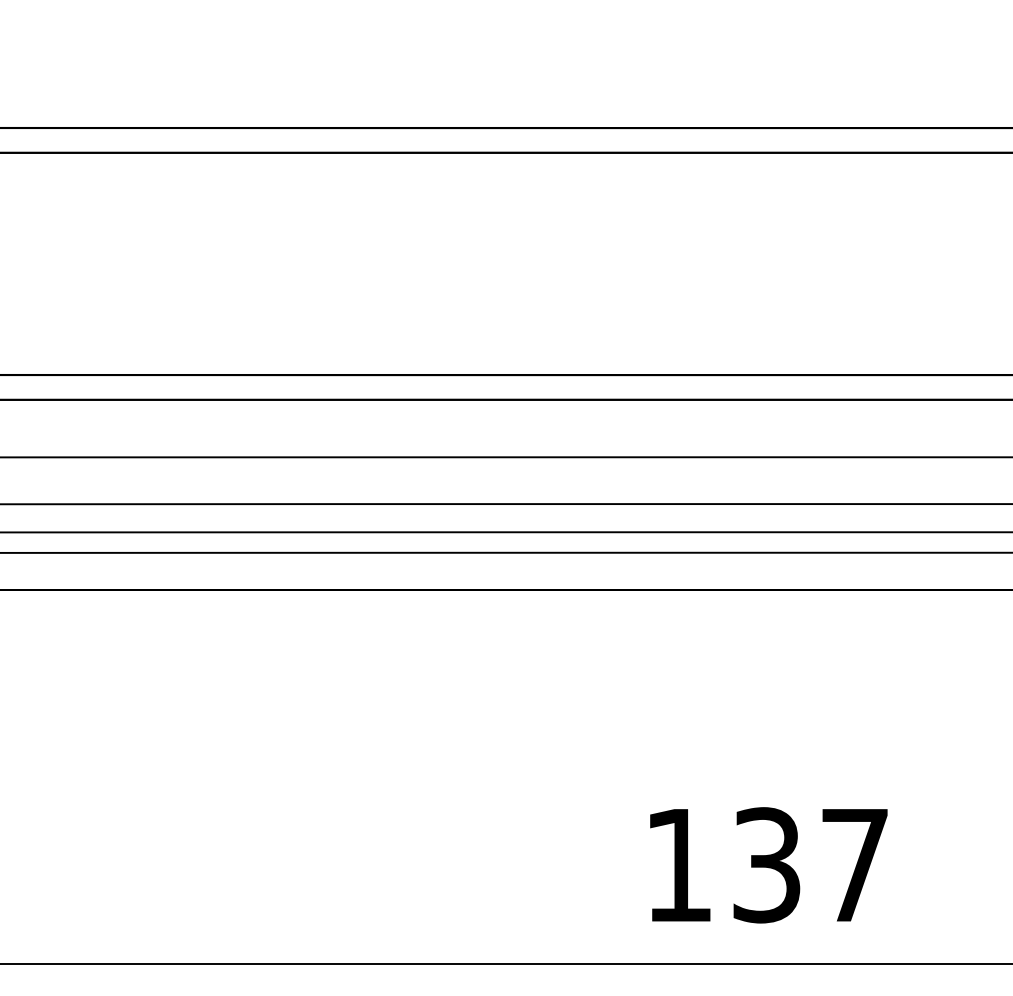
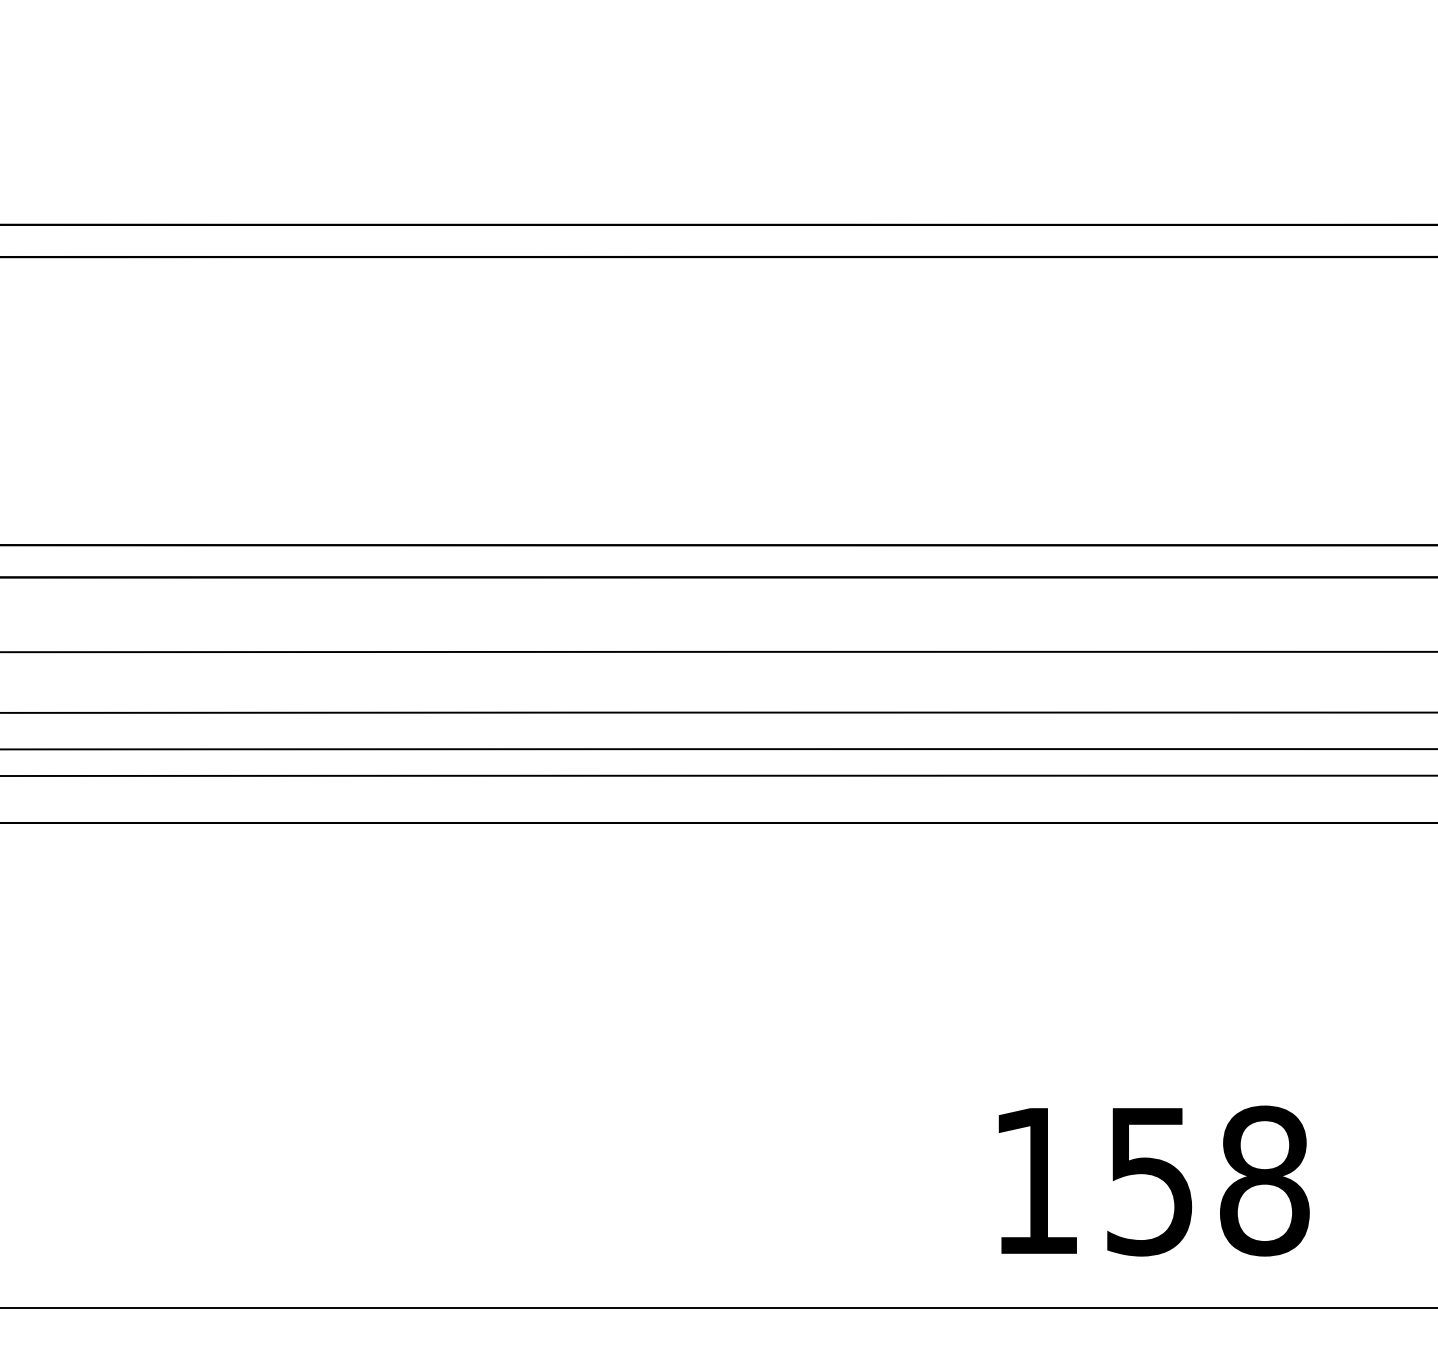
text: (811, 864) -> (1208, 1180), 137 -> 158

